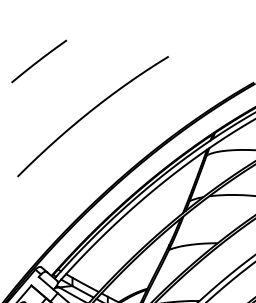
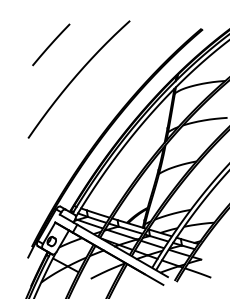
line: (39, 61) -> (51, 44), moved

